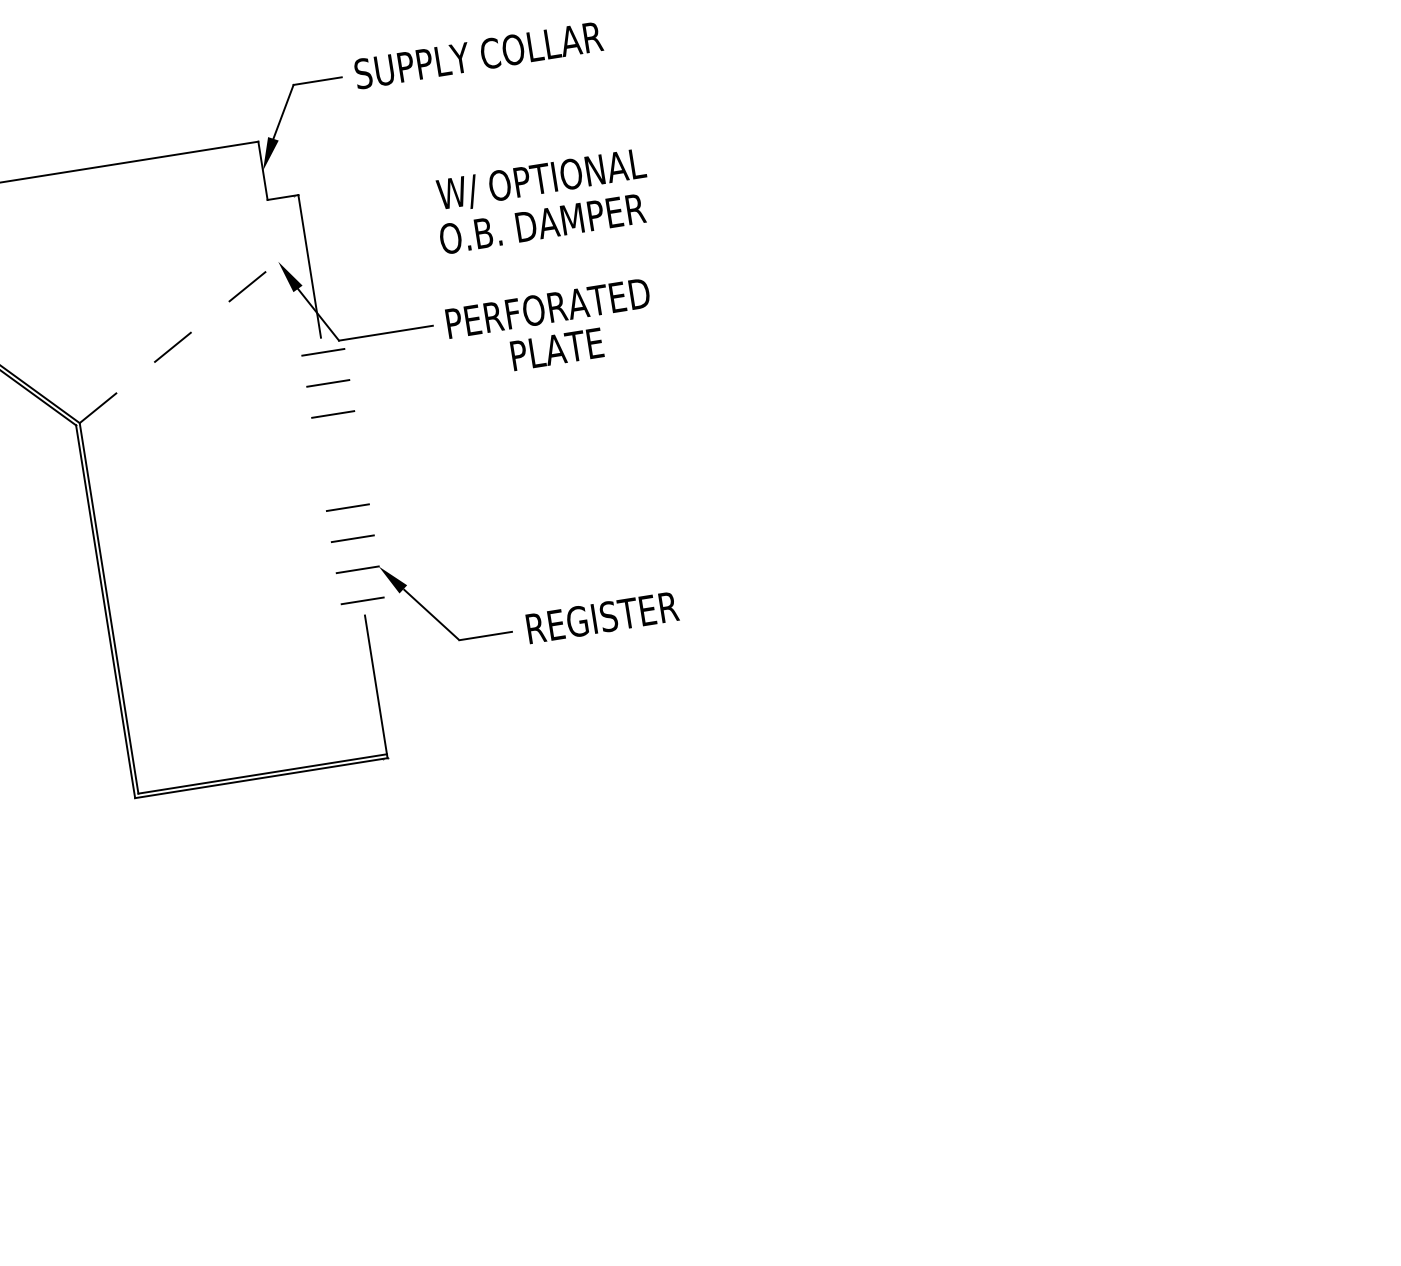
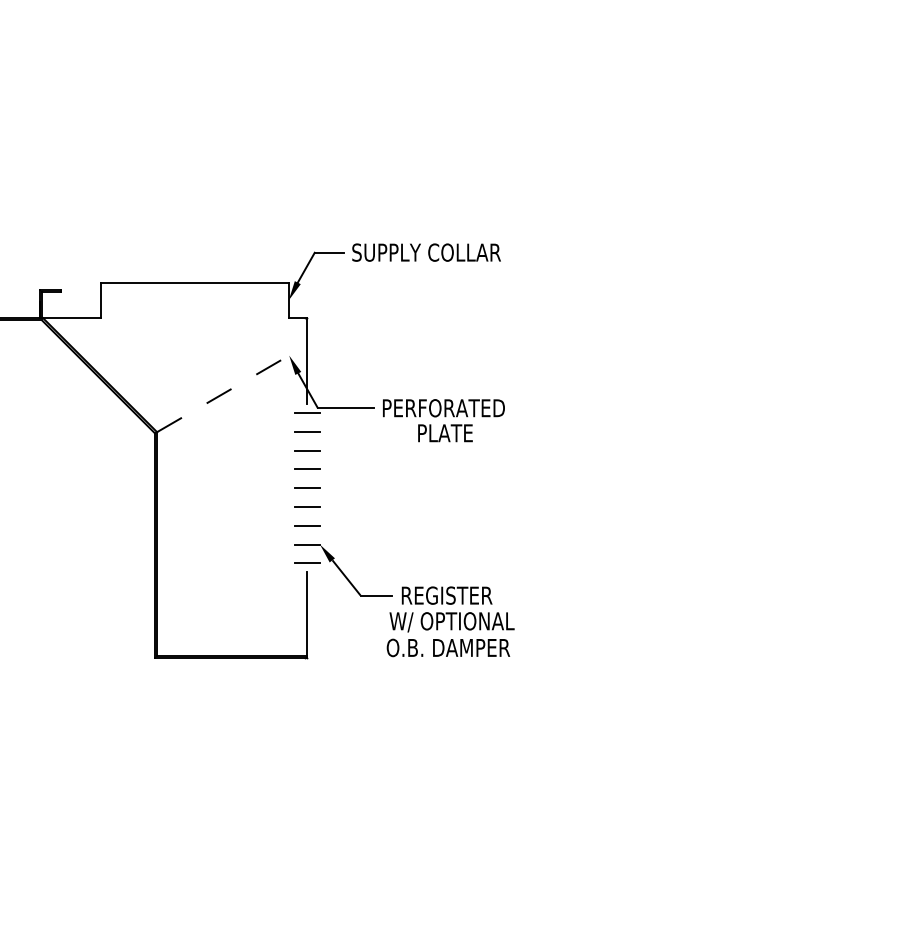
text: (542, 201) -> (450, 634), moved
line: (336, 445) -> (306, 469), added
line: (343, 475) -> (307, 487), added

